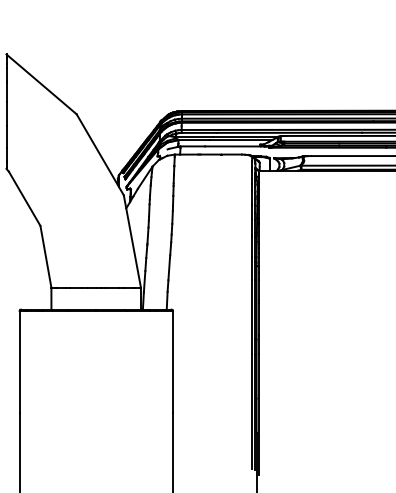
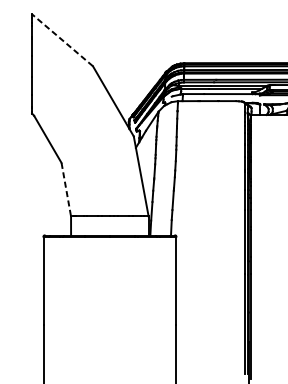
line: (41, 84) -> (62, 40), solid -> dashed
line: (46, 257) -> (66, 190), solid -> dashed

